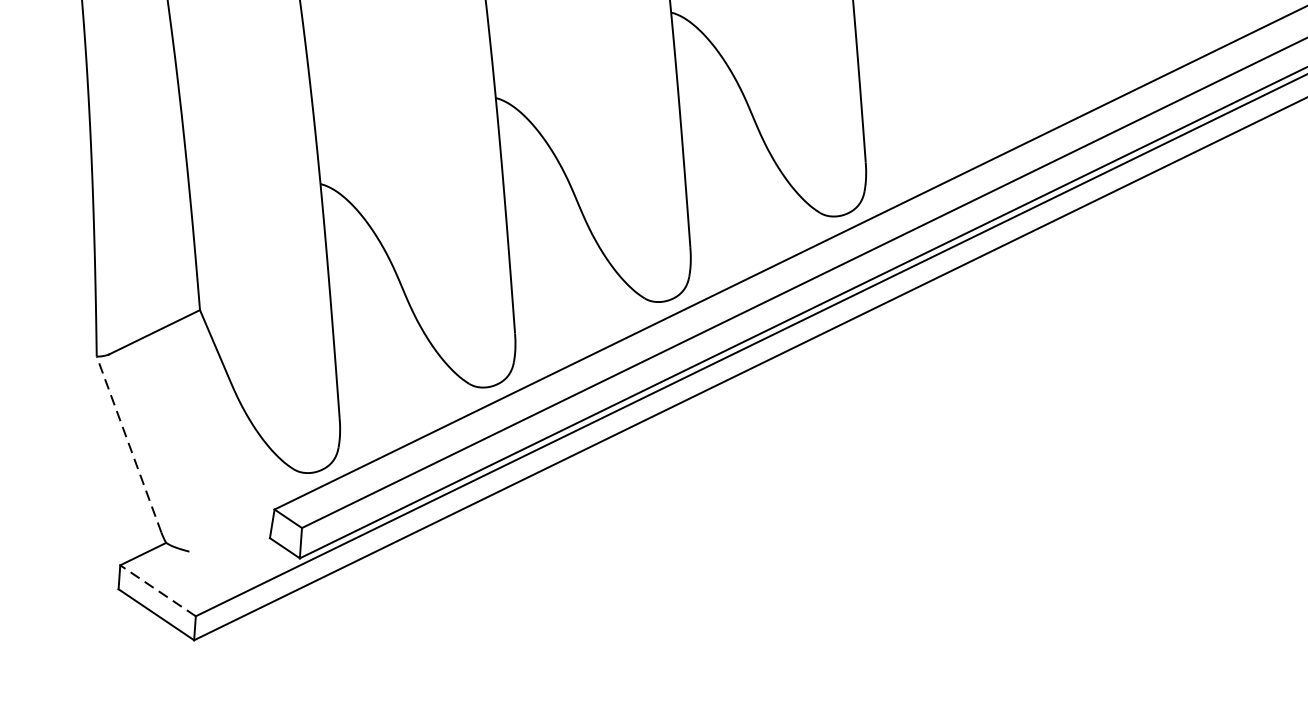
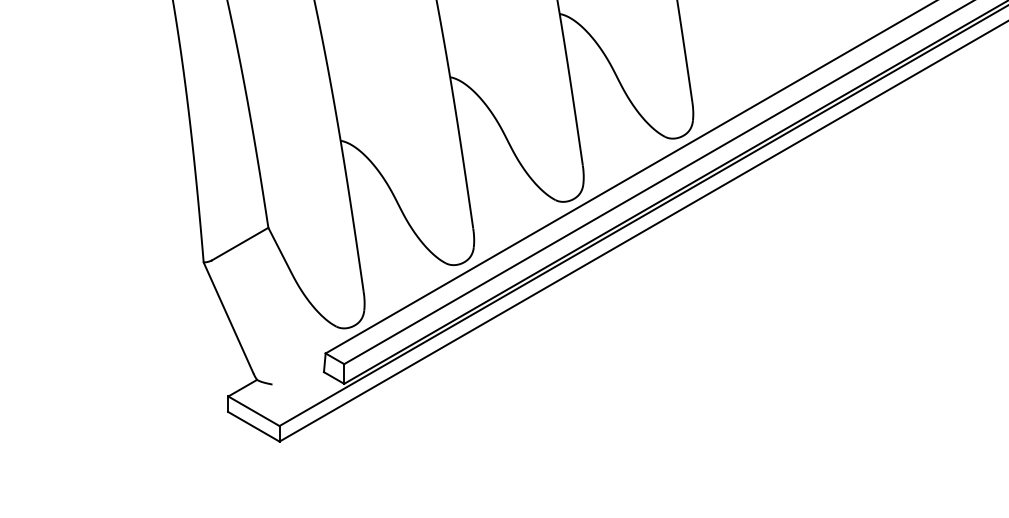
line: (128, 445) -> (228, 318), dashed -> solid
line: (157, 591) -> (253, 411), dashed -> solid

